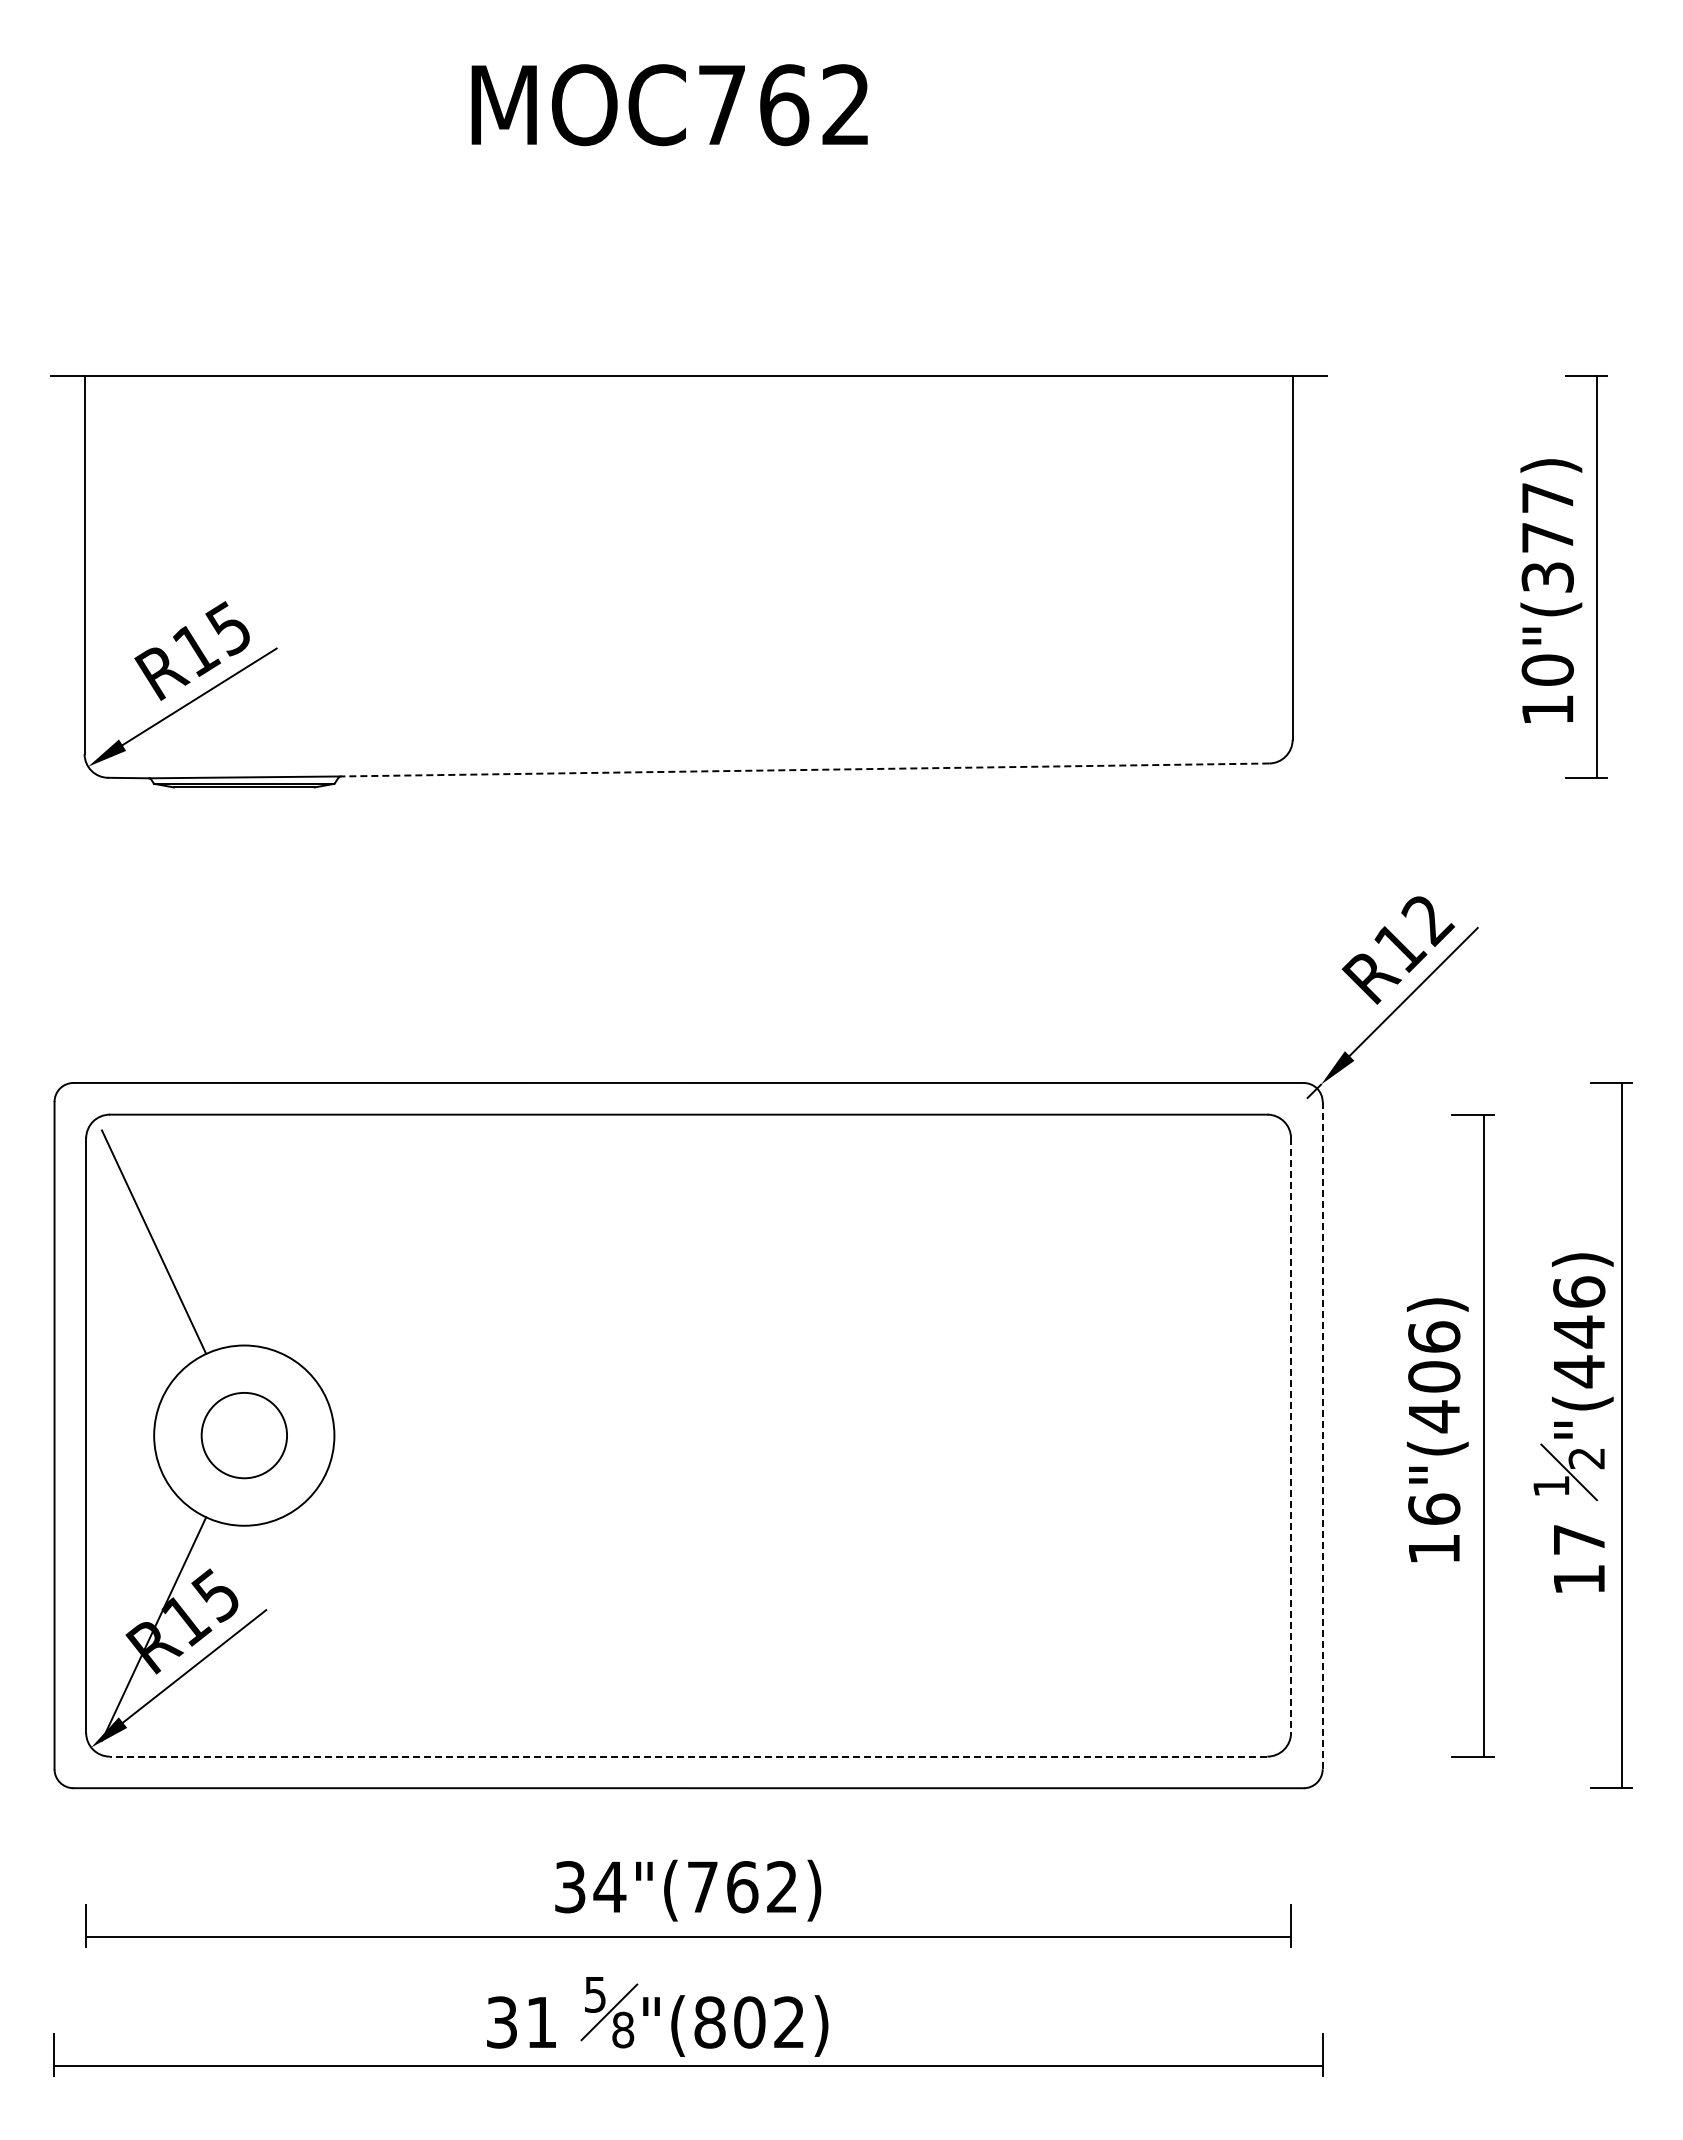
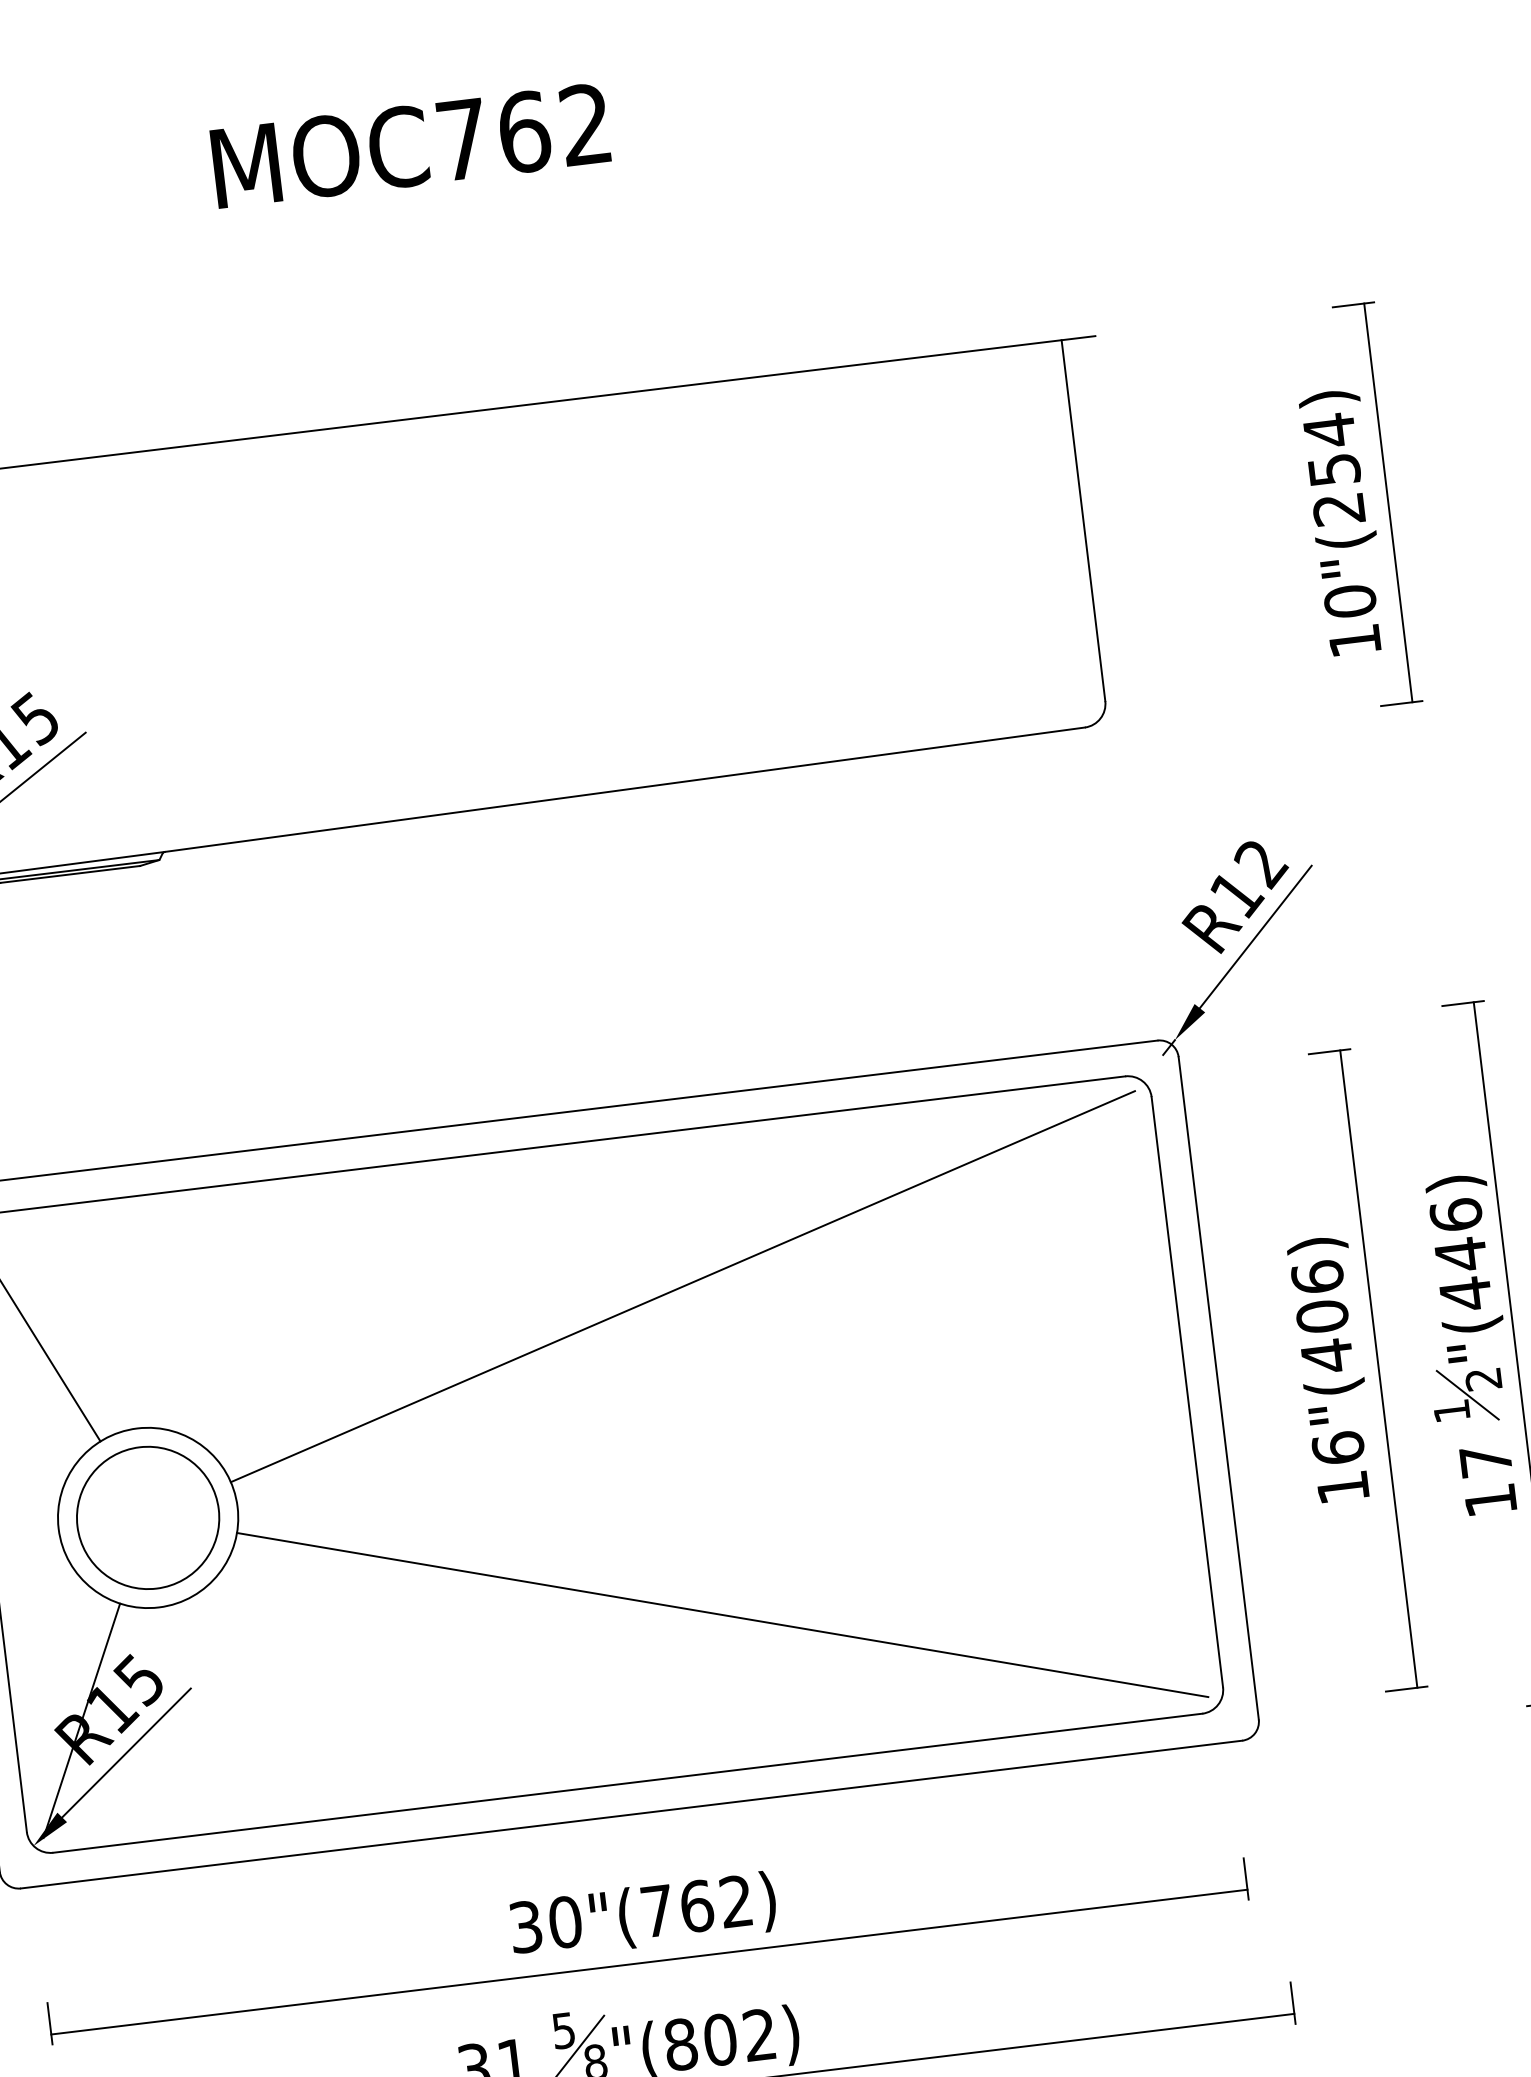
text: (1547, 536) -> (1333, 468), 10"(377) -> 10"(254)
line: (804, 769) -> (624, 789), dashed -> solid
line: (802, 1270) -> (682, 1286), added
circle: (244, 1435) -> (148, 1517), size x1.67
line: (1322, 1435) -> (1218, 1388), dashed -> solid
line: (1291, 1436) -> (1187, 1392), dashed -> solid
line: (802, 1600) -> (722, 1614), added
line: (688, 1756) -> (627, 1783), dashed -> solid
text: (609, 1887) -> (564, 1922), 34"(762) -> 30"(762)

